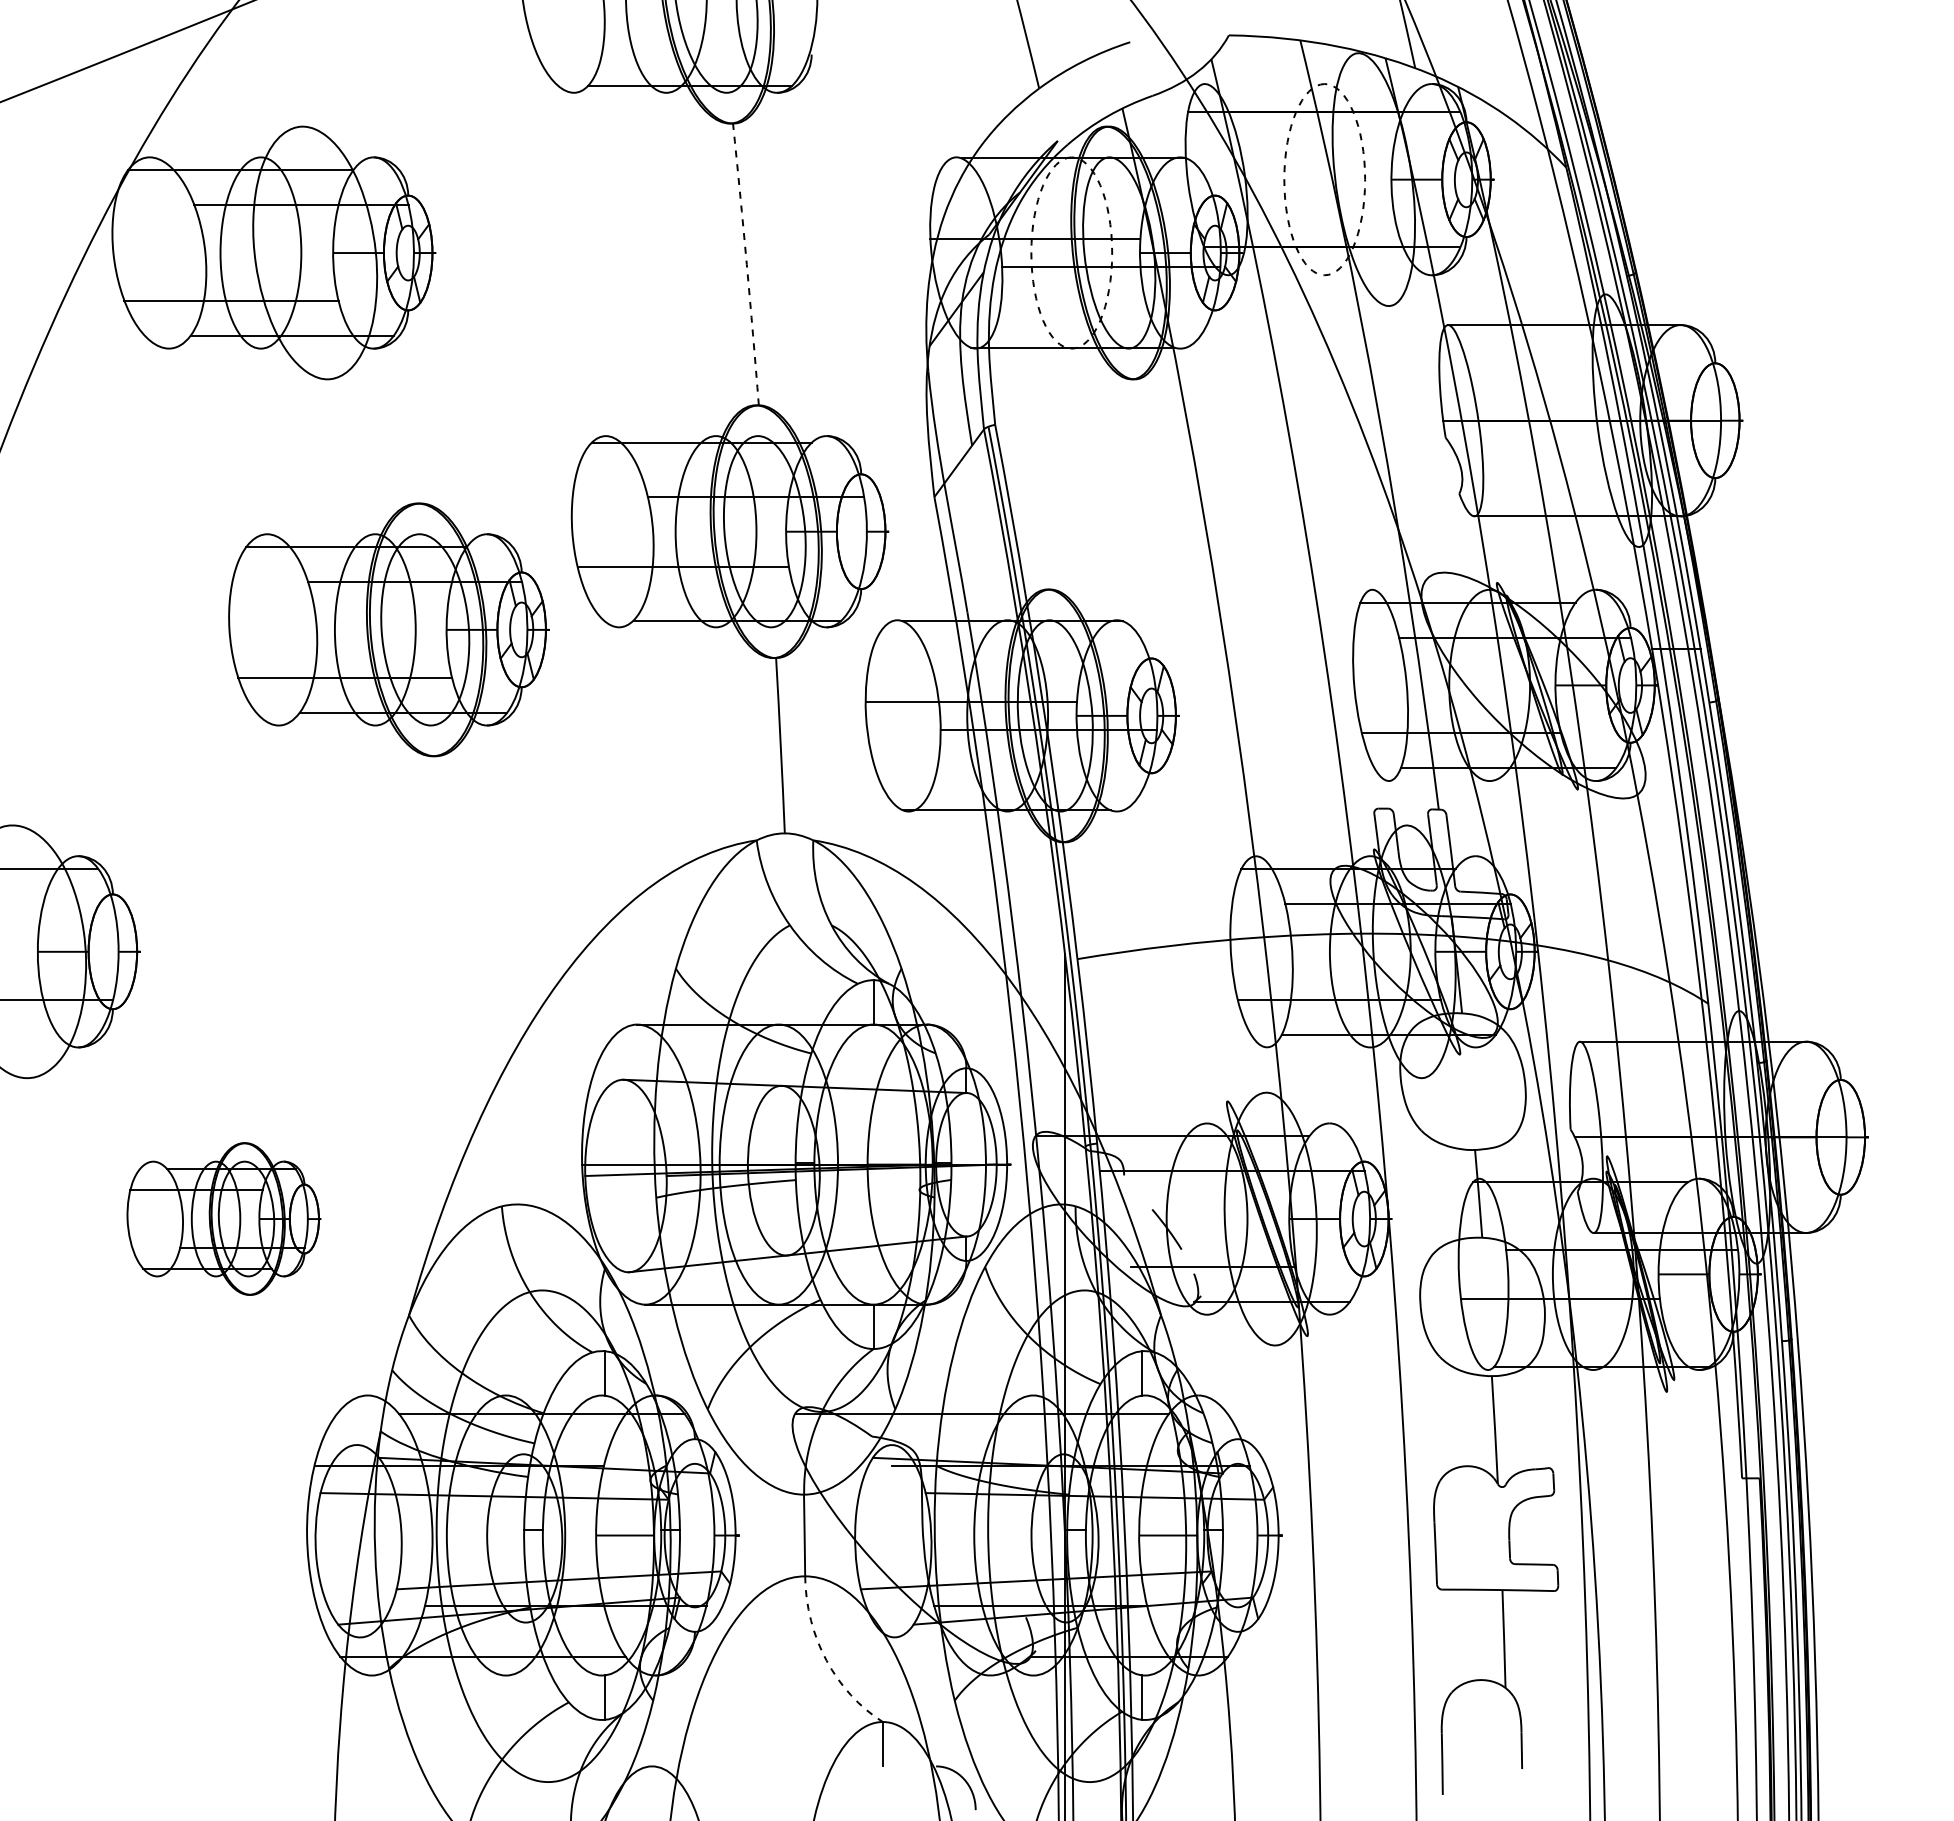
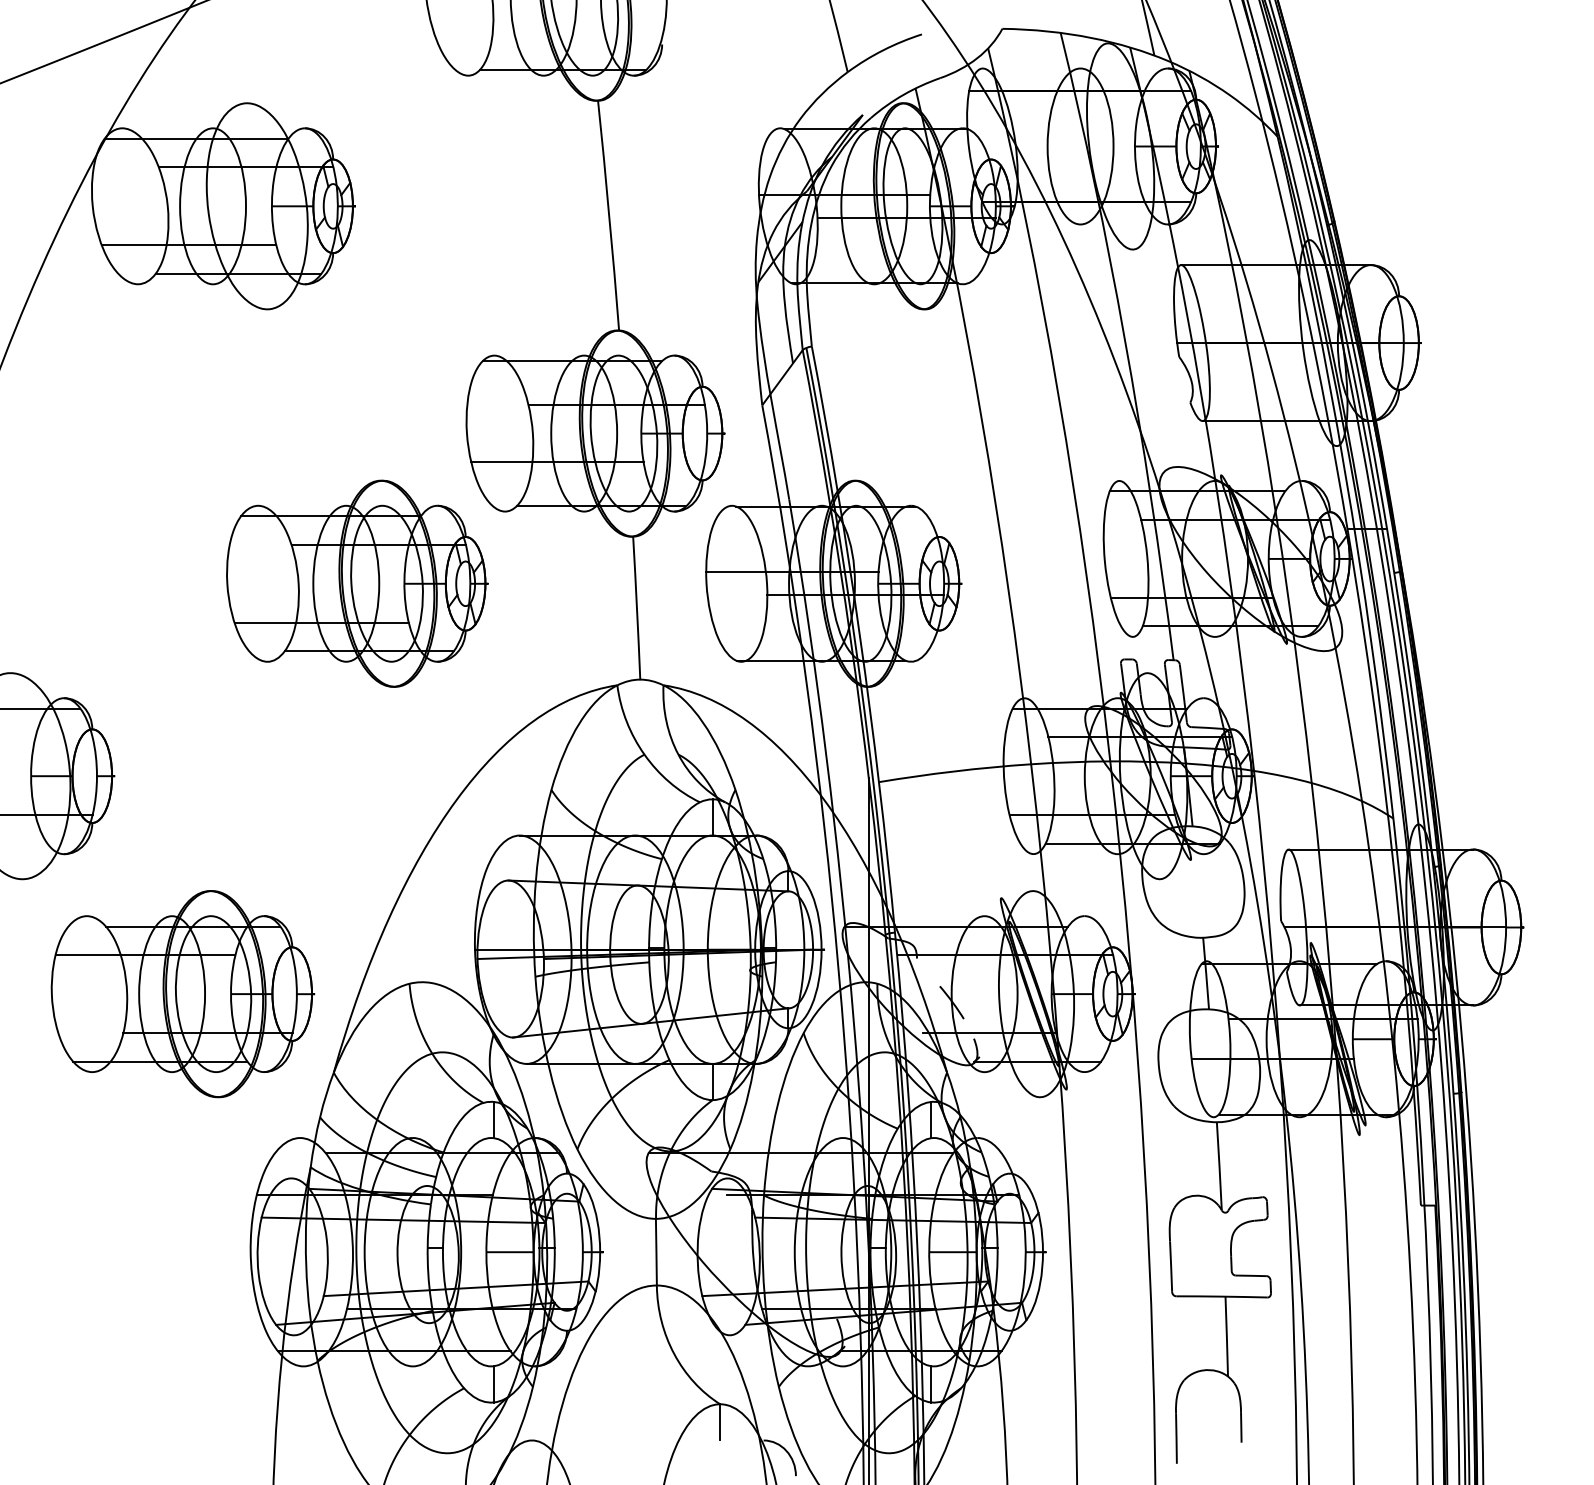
circle: (1324, 179) -> (1080, 146), dashed -> solid
circle: (1071, 252) -> (874, 205), dashed -> solid
arc: (746, 264) -> (609, 215), dashed -> solid
part: (388, 629) -> (357, 583), moved
part: (223, 1218) -> (182, 993), size x1.67
arc: (826, 1659) -> (674, 1353), dashed -> solid

